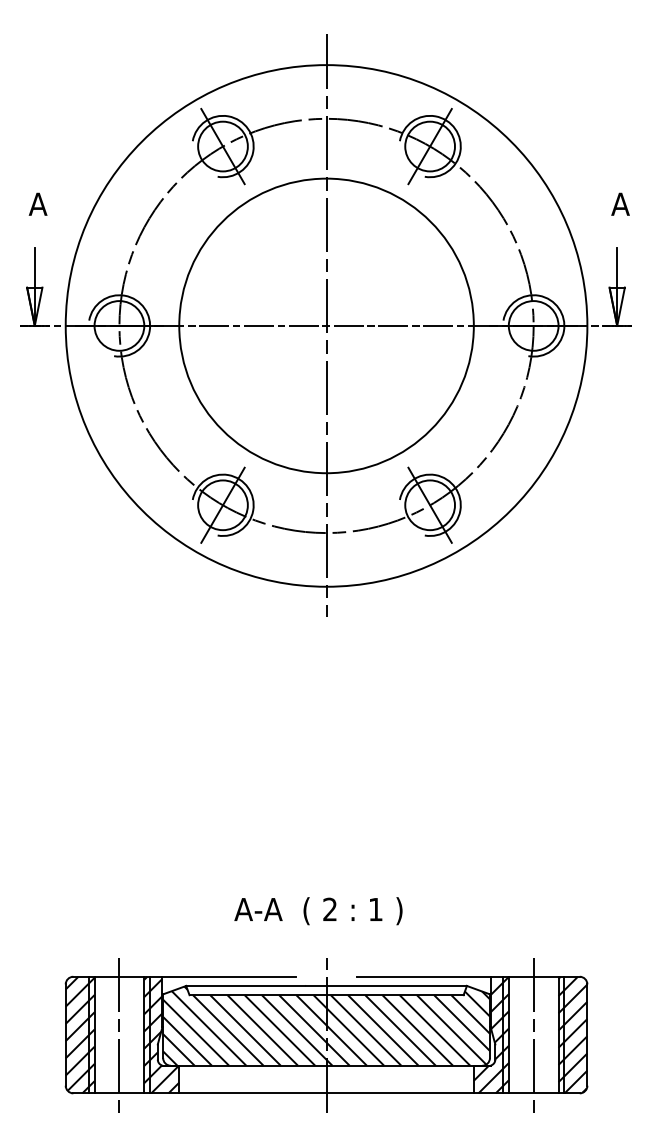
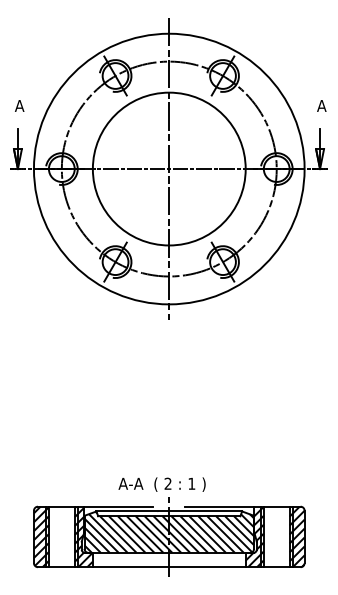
text: (317, 910) -> (161, 484), moved
line: (118, 1034) -> (61, 536), removed
line: (533, 1034) -> (276, 536), removed

